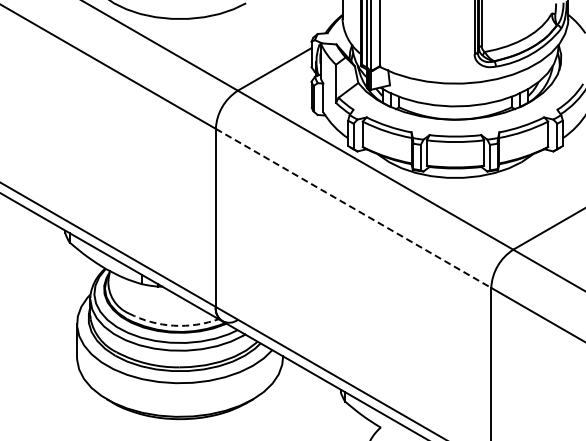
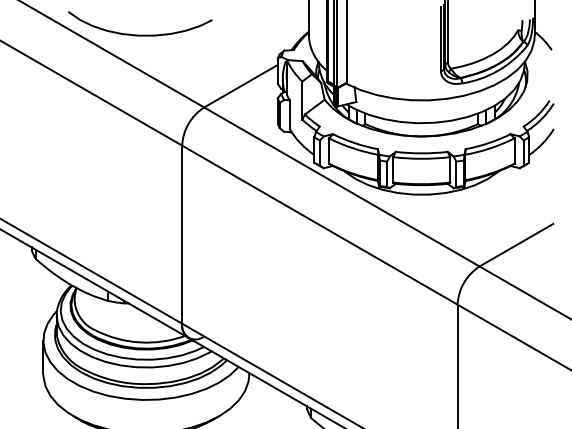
line: (353, 208) -> (319, 225), dashed -> solid
arc: (173, 325) -> (139, 342), dashed -> solid

